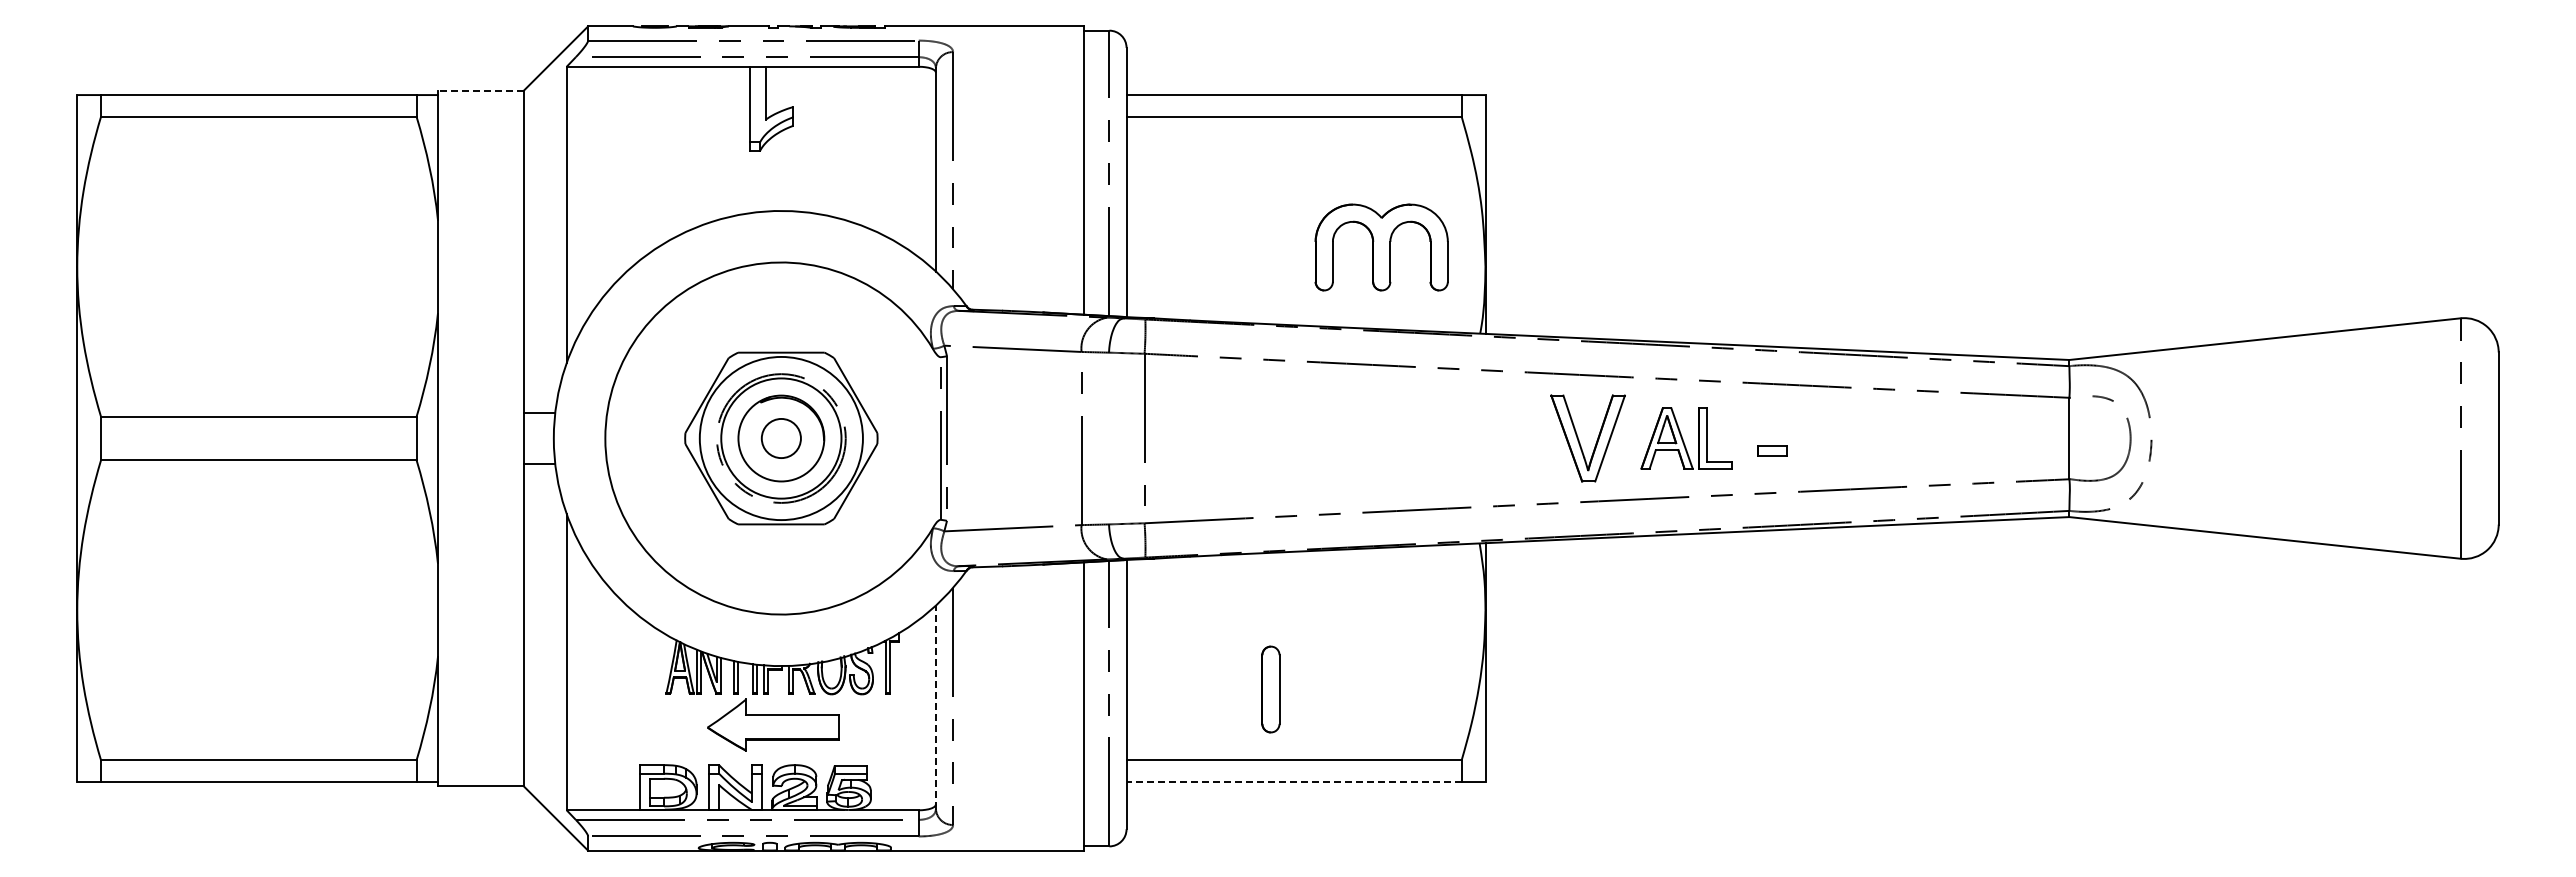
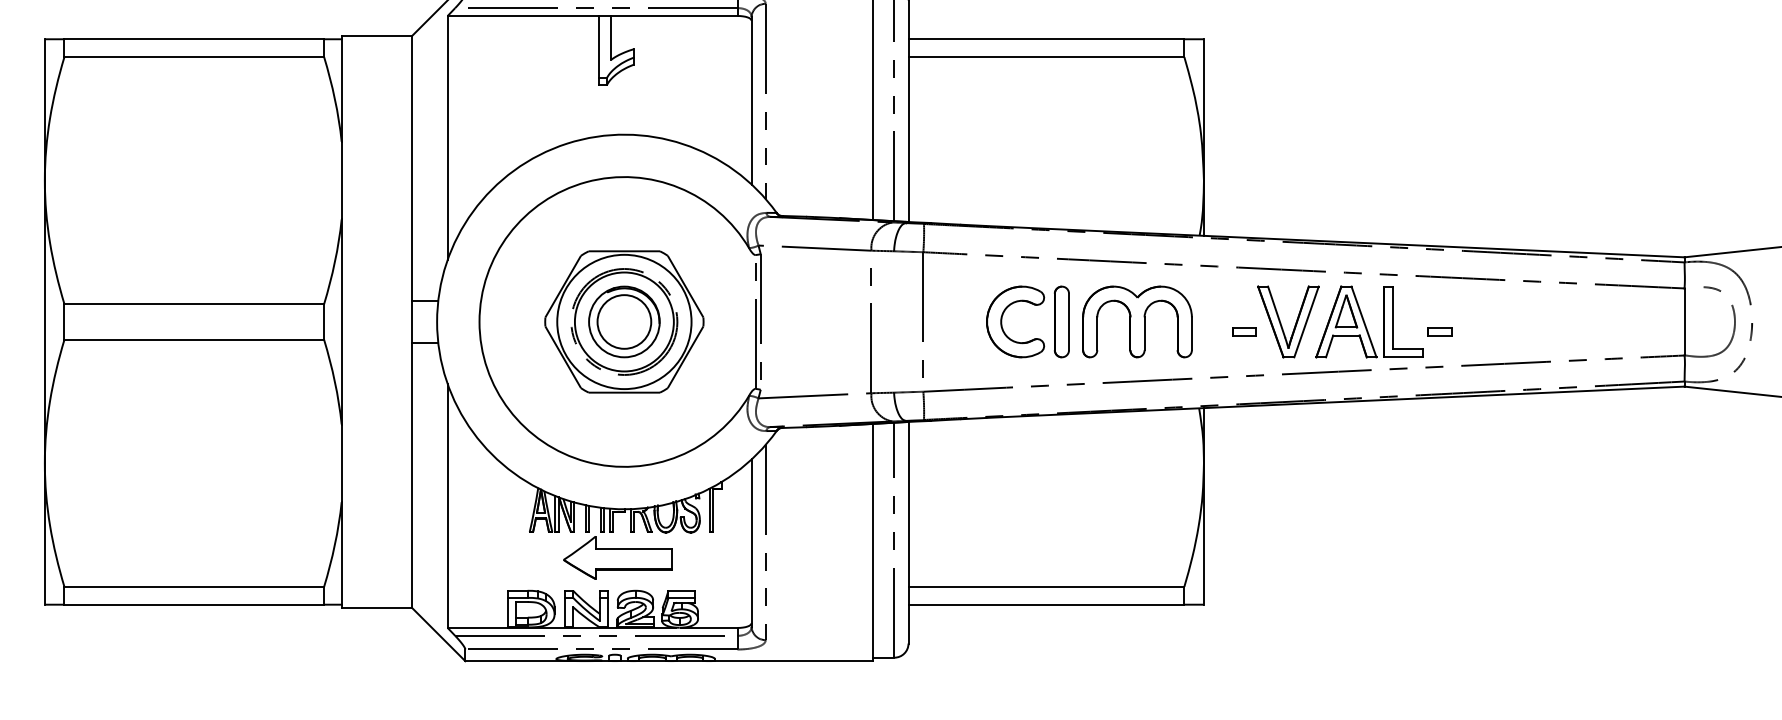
line: (480, 90) -> (376, 35), dashed -> solid
part: (1381, 247) -> (1137, 321), moved
circle: (781, 438) -> (624, 321), size x1.67
part: (1240, 438) -> (1002, 321), added
part: (1686, 438) -> (1369, 321), size x1.43
part: (1534, 450) -> (1244, 331), added
part: (1270, 689) -> (1061, 321), moved
line: (935, 707) -> (751, 543), dashed -> solid
line: (1294, 782) -> (1046, 605), dashed -> solid

